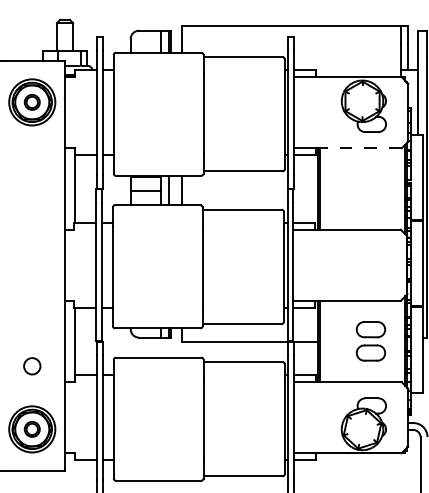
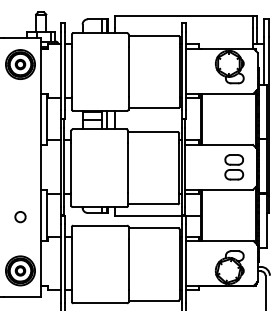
line: (360, 148) -> (227, 93), dashed -> solid
part: (371, 341) -> (234, 167), moved
circle: (32, 366) -> (20, 217), moved

